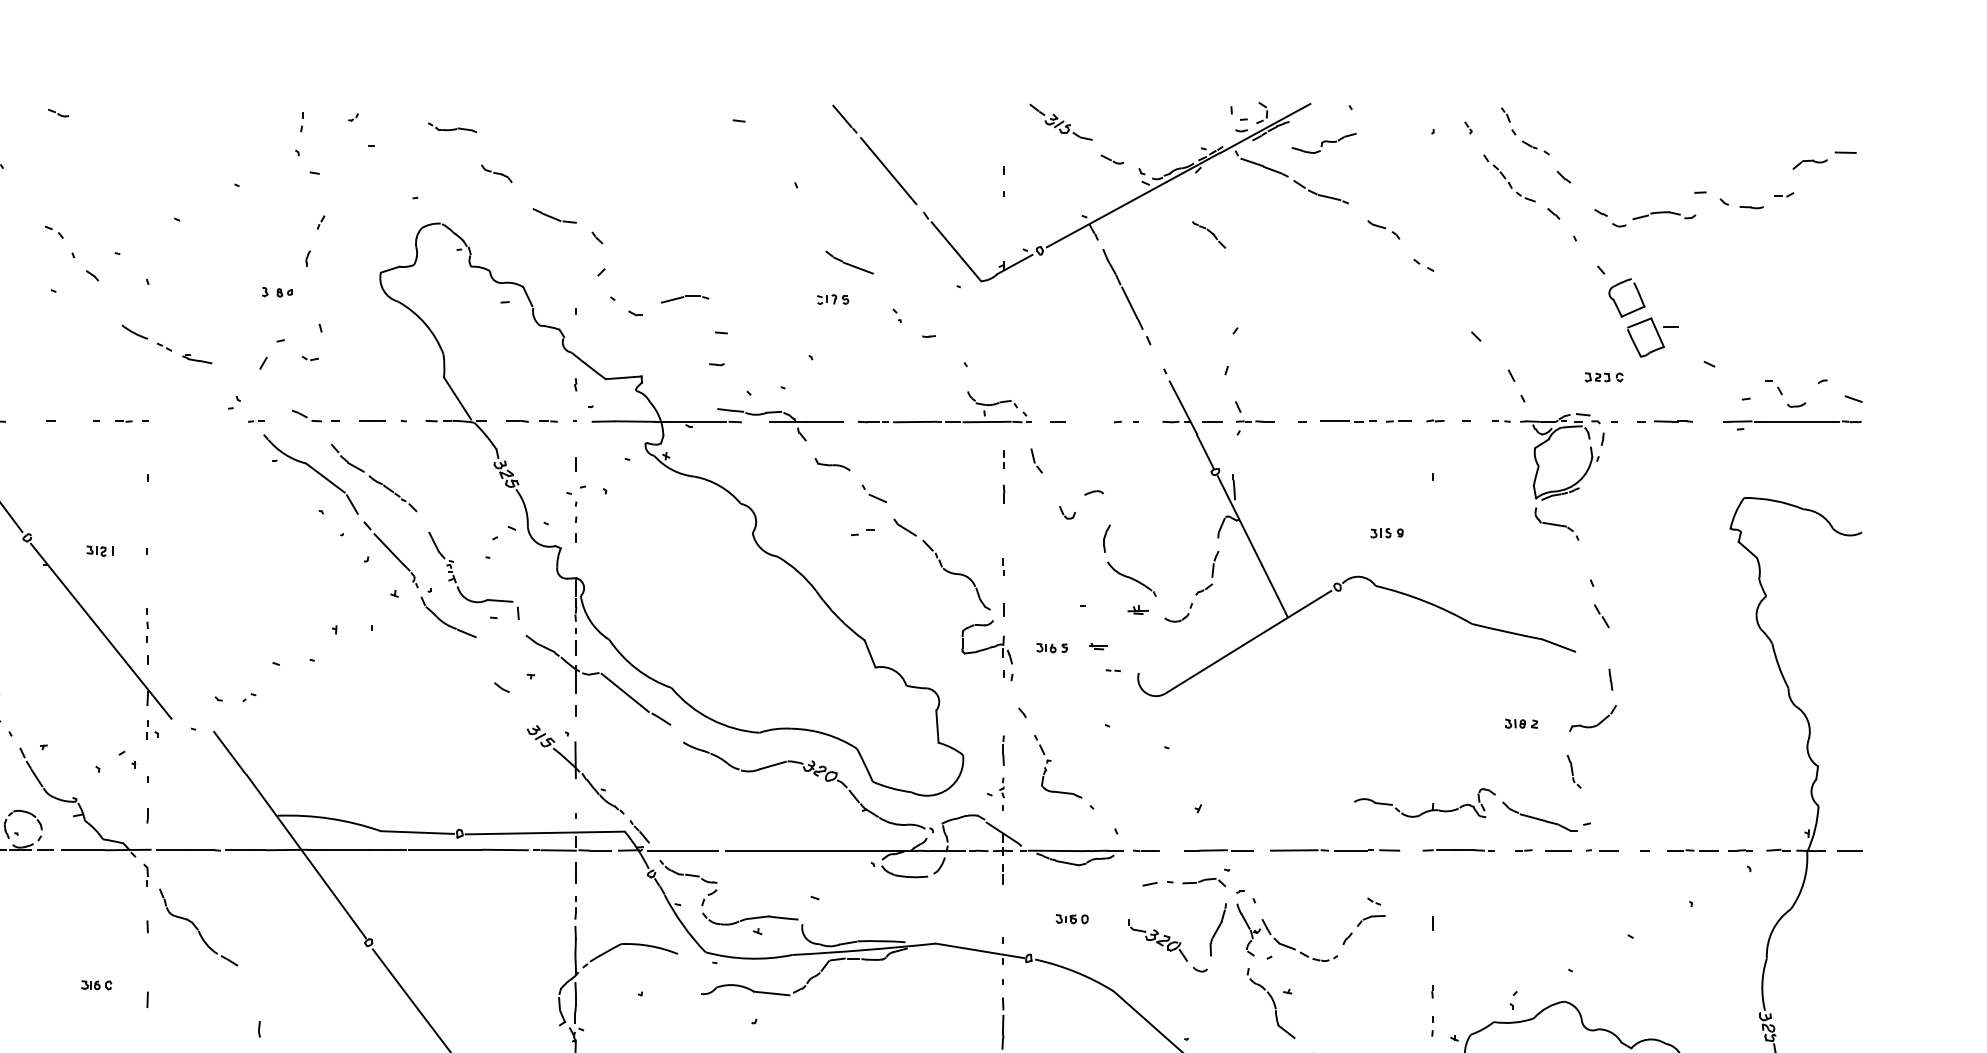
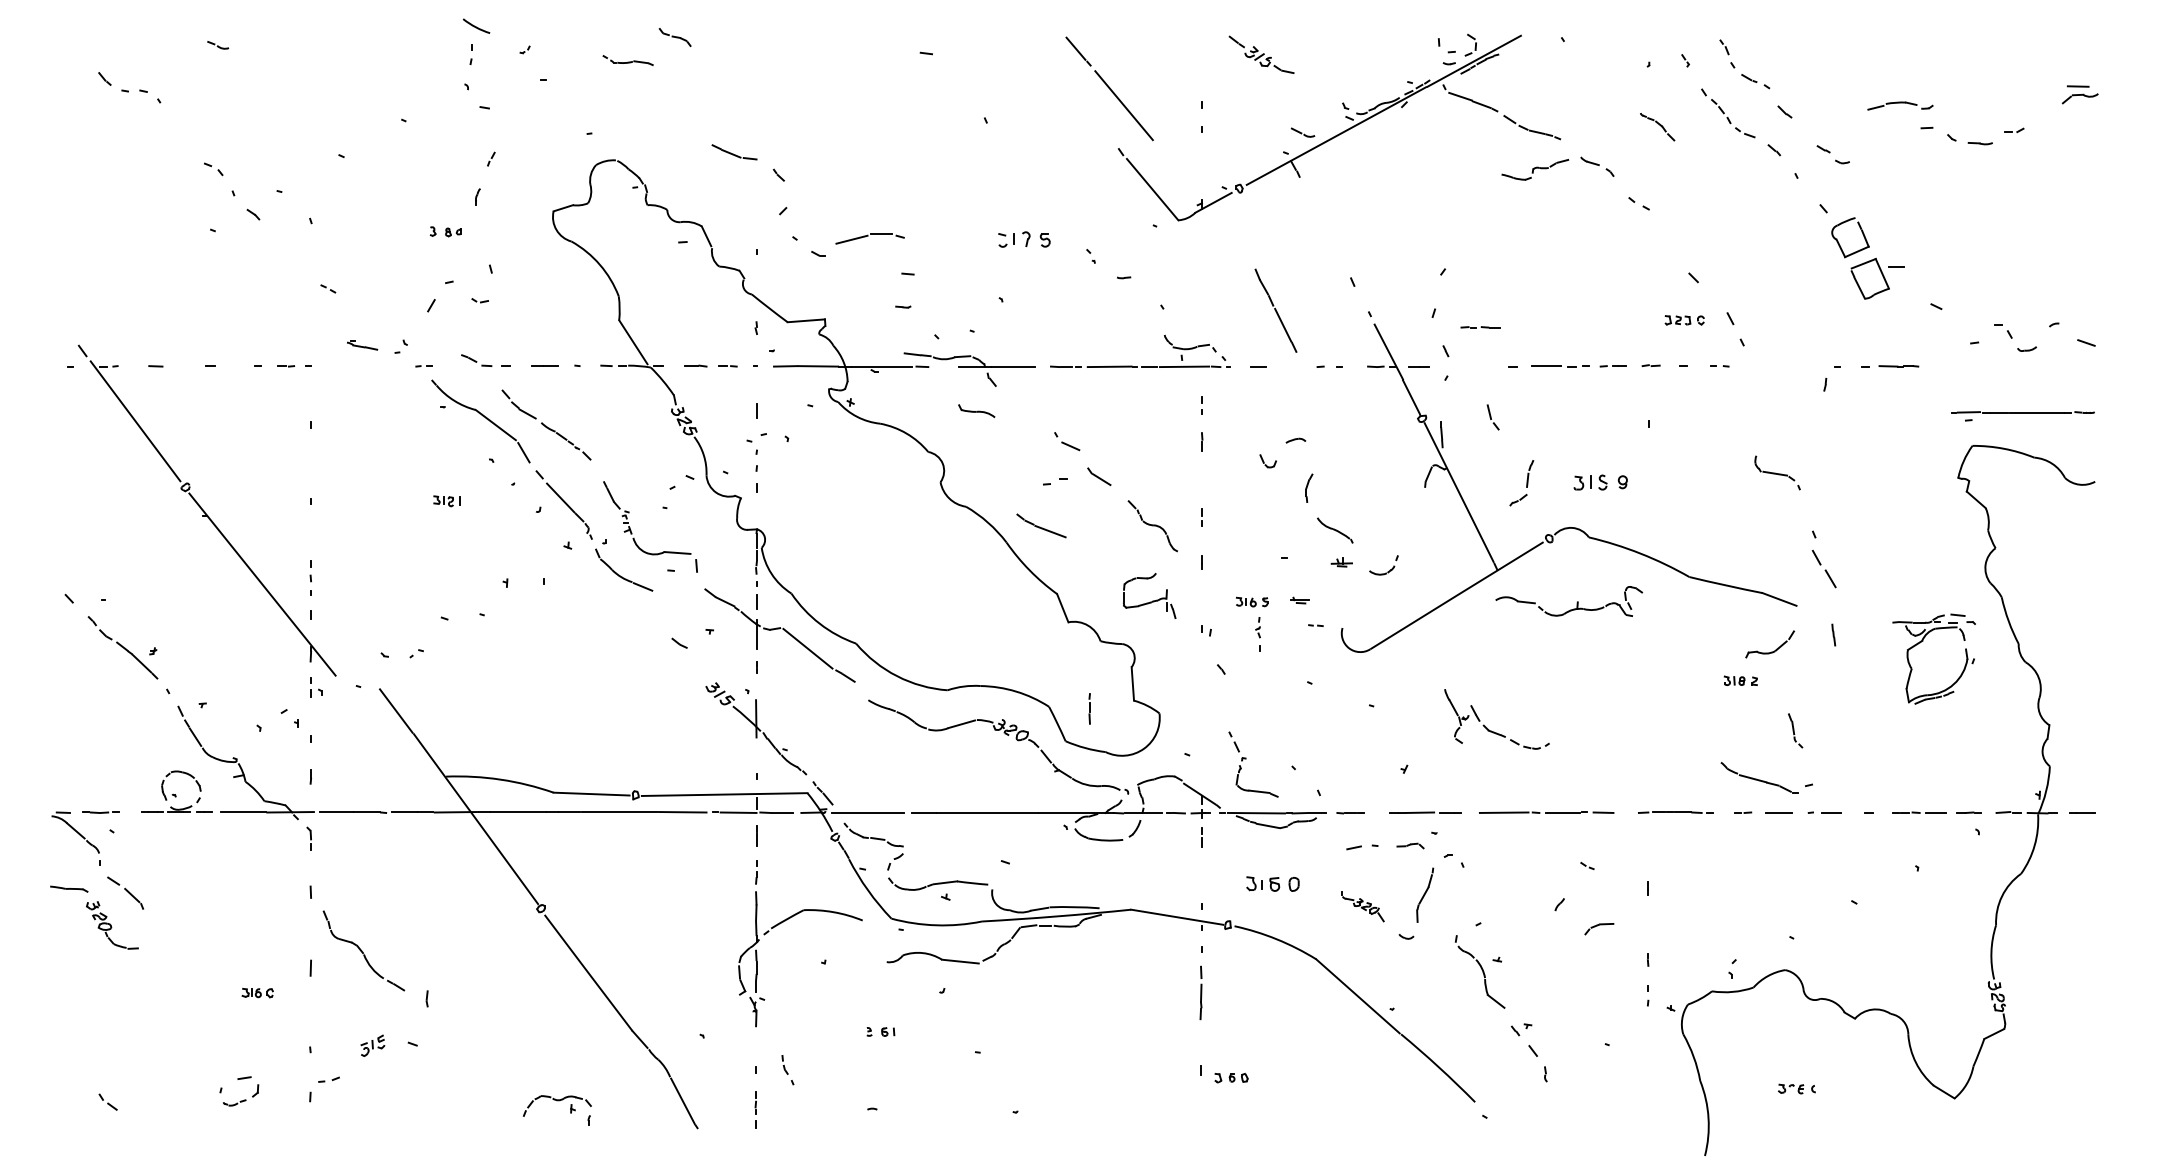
part: (1324, 143) -> (1535, 169), moved
line: (874, 154) -> (1109, 88), moved
part: (1111, 159) -> (1302, 132), moved
part: (1809, 164) -> (2079, 98), moved
part: (496, 173) -> (674, 37), moved
part: (1664, 215) -> (1900, 105), moved
part: (1209, 235) -> (1657, 127), moved
part: (849, 262) -> (1041, 525), moved
line: (1122, 289) -> (1275, 310), moved
part: (832, 298) -> (1023, 238), size x1.6
part: (685, 299) -> (870, 239), size x1.4
arc: (134, 332) -> (476, 26), moved
part: (197, 359) -> (362, 345), moved
part: (1603, 377) -> (1684, 320), moved
line: (1255, 421) -> (1480, 327), moved
part: (1792, 425) -> (2022, 416), moved
part: (1550, 439) -> (1923, 641), moved
part: (1036, 461) -> (1492, 417), moved
part: (832, 463) -> (976, 410), moved
part: (1386, 533) -> (1600, 482), size x1.6
part: (99, 551) -> (446, 501), moved
part: (1207, 573) -> (1521, 483), moved
part: (956, 574) -> (1152, 525), size x0.7
part: (1131, 579) -> (1334, 530), size x0.7
part: (1601, 615) -> (1824, 568), size x1.6
part: (987, 641) -> (1149, 595), moved
part: (1594, 725) -> (1771, 651), moved
line: (1003, 750) -> (1089, 708), moved
part: (1051, 761) -> (1246, 759), moved
part: (1001, 794) -> (1257, 634), moved
part: (1431, 804) -> (1576, 602), moved
part: (1204, 881) -> (1410, 845), size x0.6
part: (1072, 919) -> (1273, 884), size x1.6
part: (1371, 921) -> (1599, 929), moved
part: (198, 927) -> (363, 950), moved
part: (1158, 940) -> (1362, 906), size x0.7
part: (1278, 940) -> (1487, 727), moved
part: (96, 985) -> (257, 993), moved

